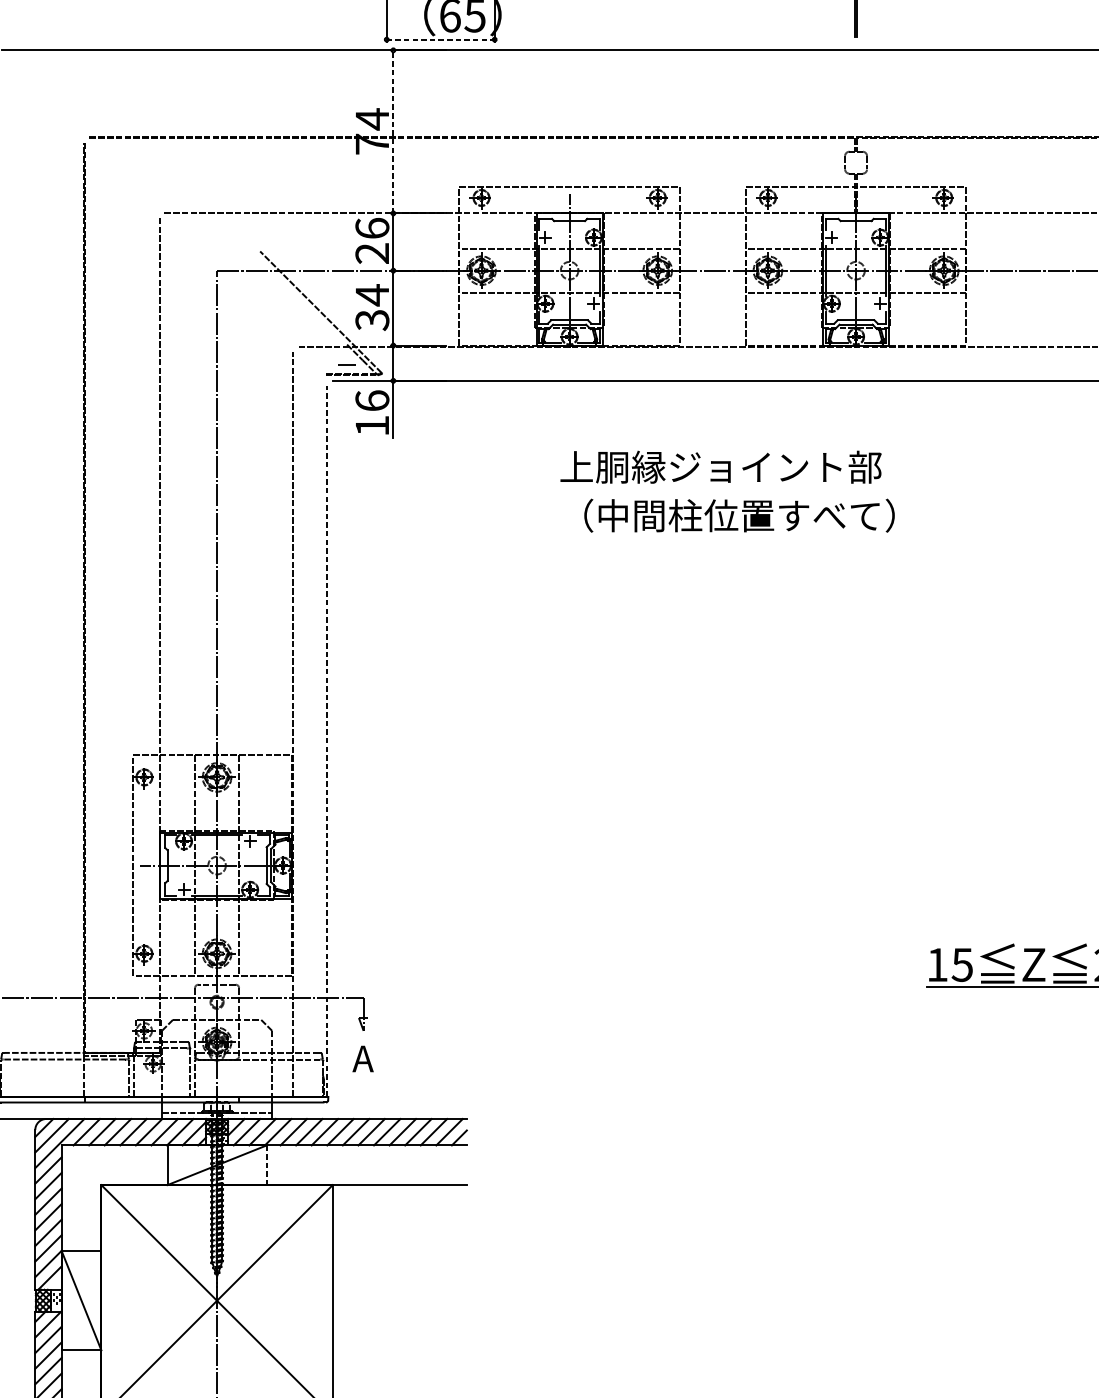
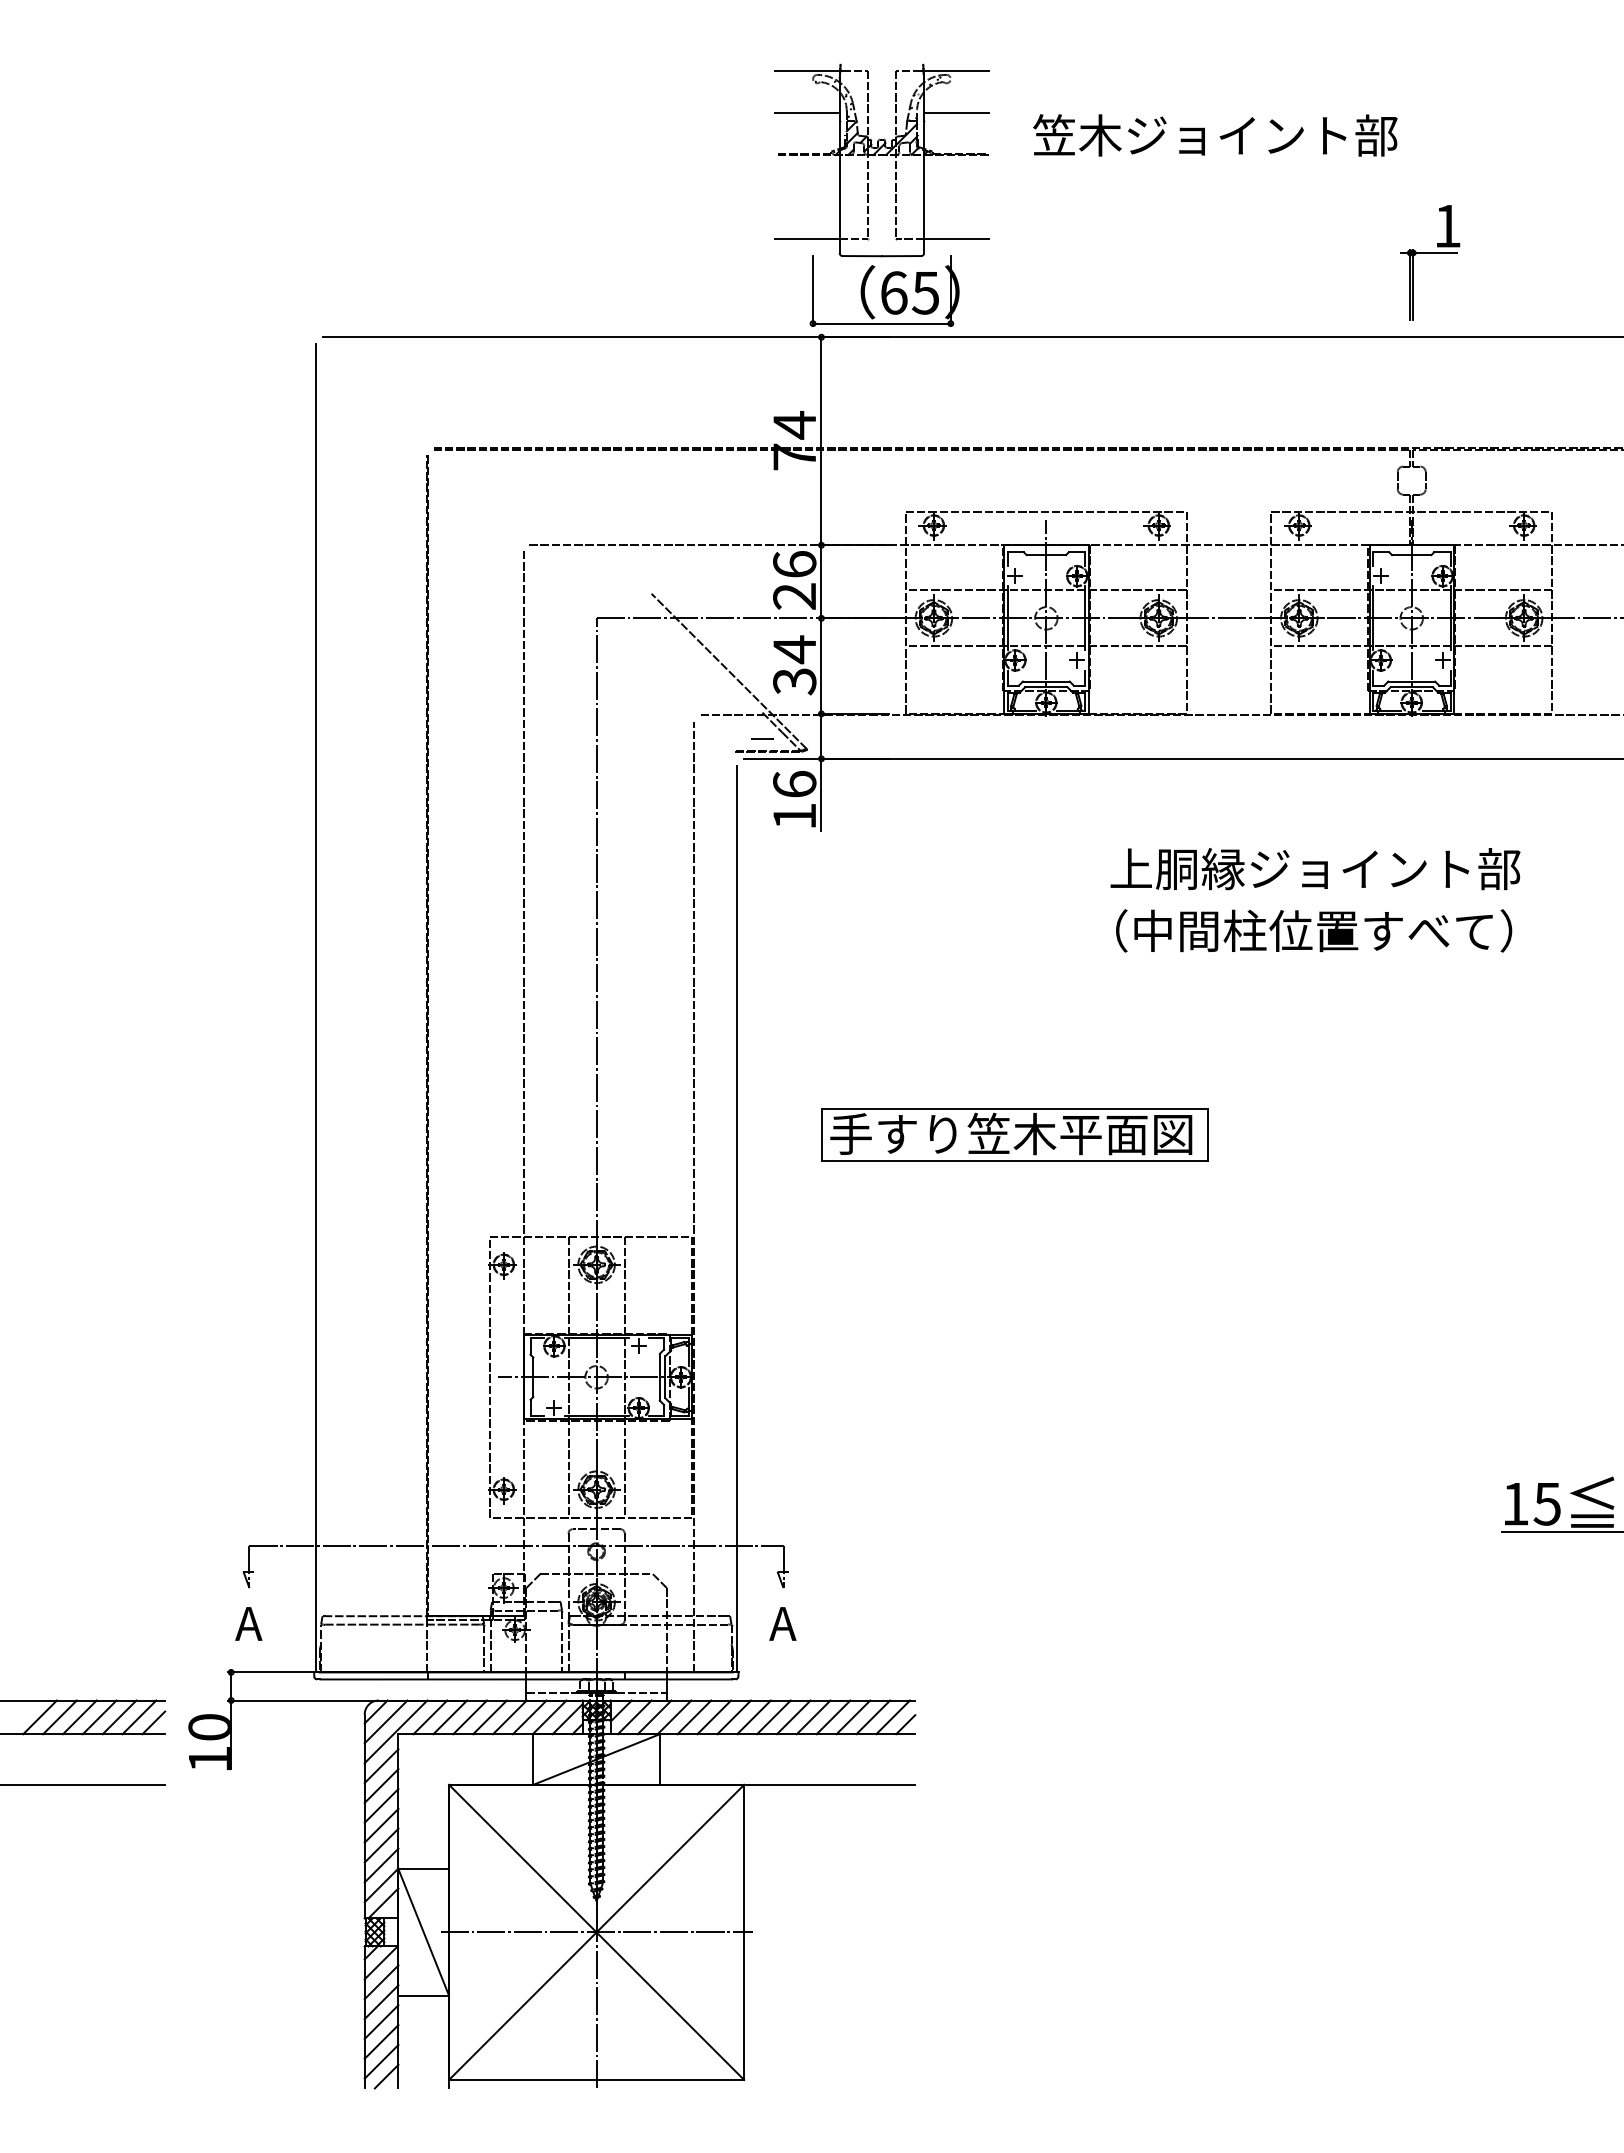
line: (440, 39) -> (881, 323), dashed -> solid
line: (393, 131) -> (821, 440), dashed -> solid
text: (721, 467) -> (1315, 869), moved
text: (739, 515) -> (1314, 930), moved
part: (544, 675) -> (1014, 1134), added
line: (327, 741) -> (737, 1218), dashed -> solid
line: (266, 1166) -> (659, 1760), dashed -> solid
line: (217, 1300) -> (596, 1932), added

